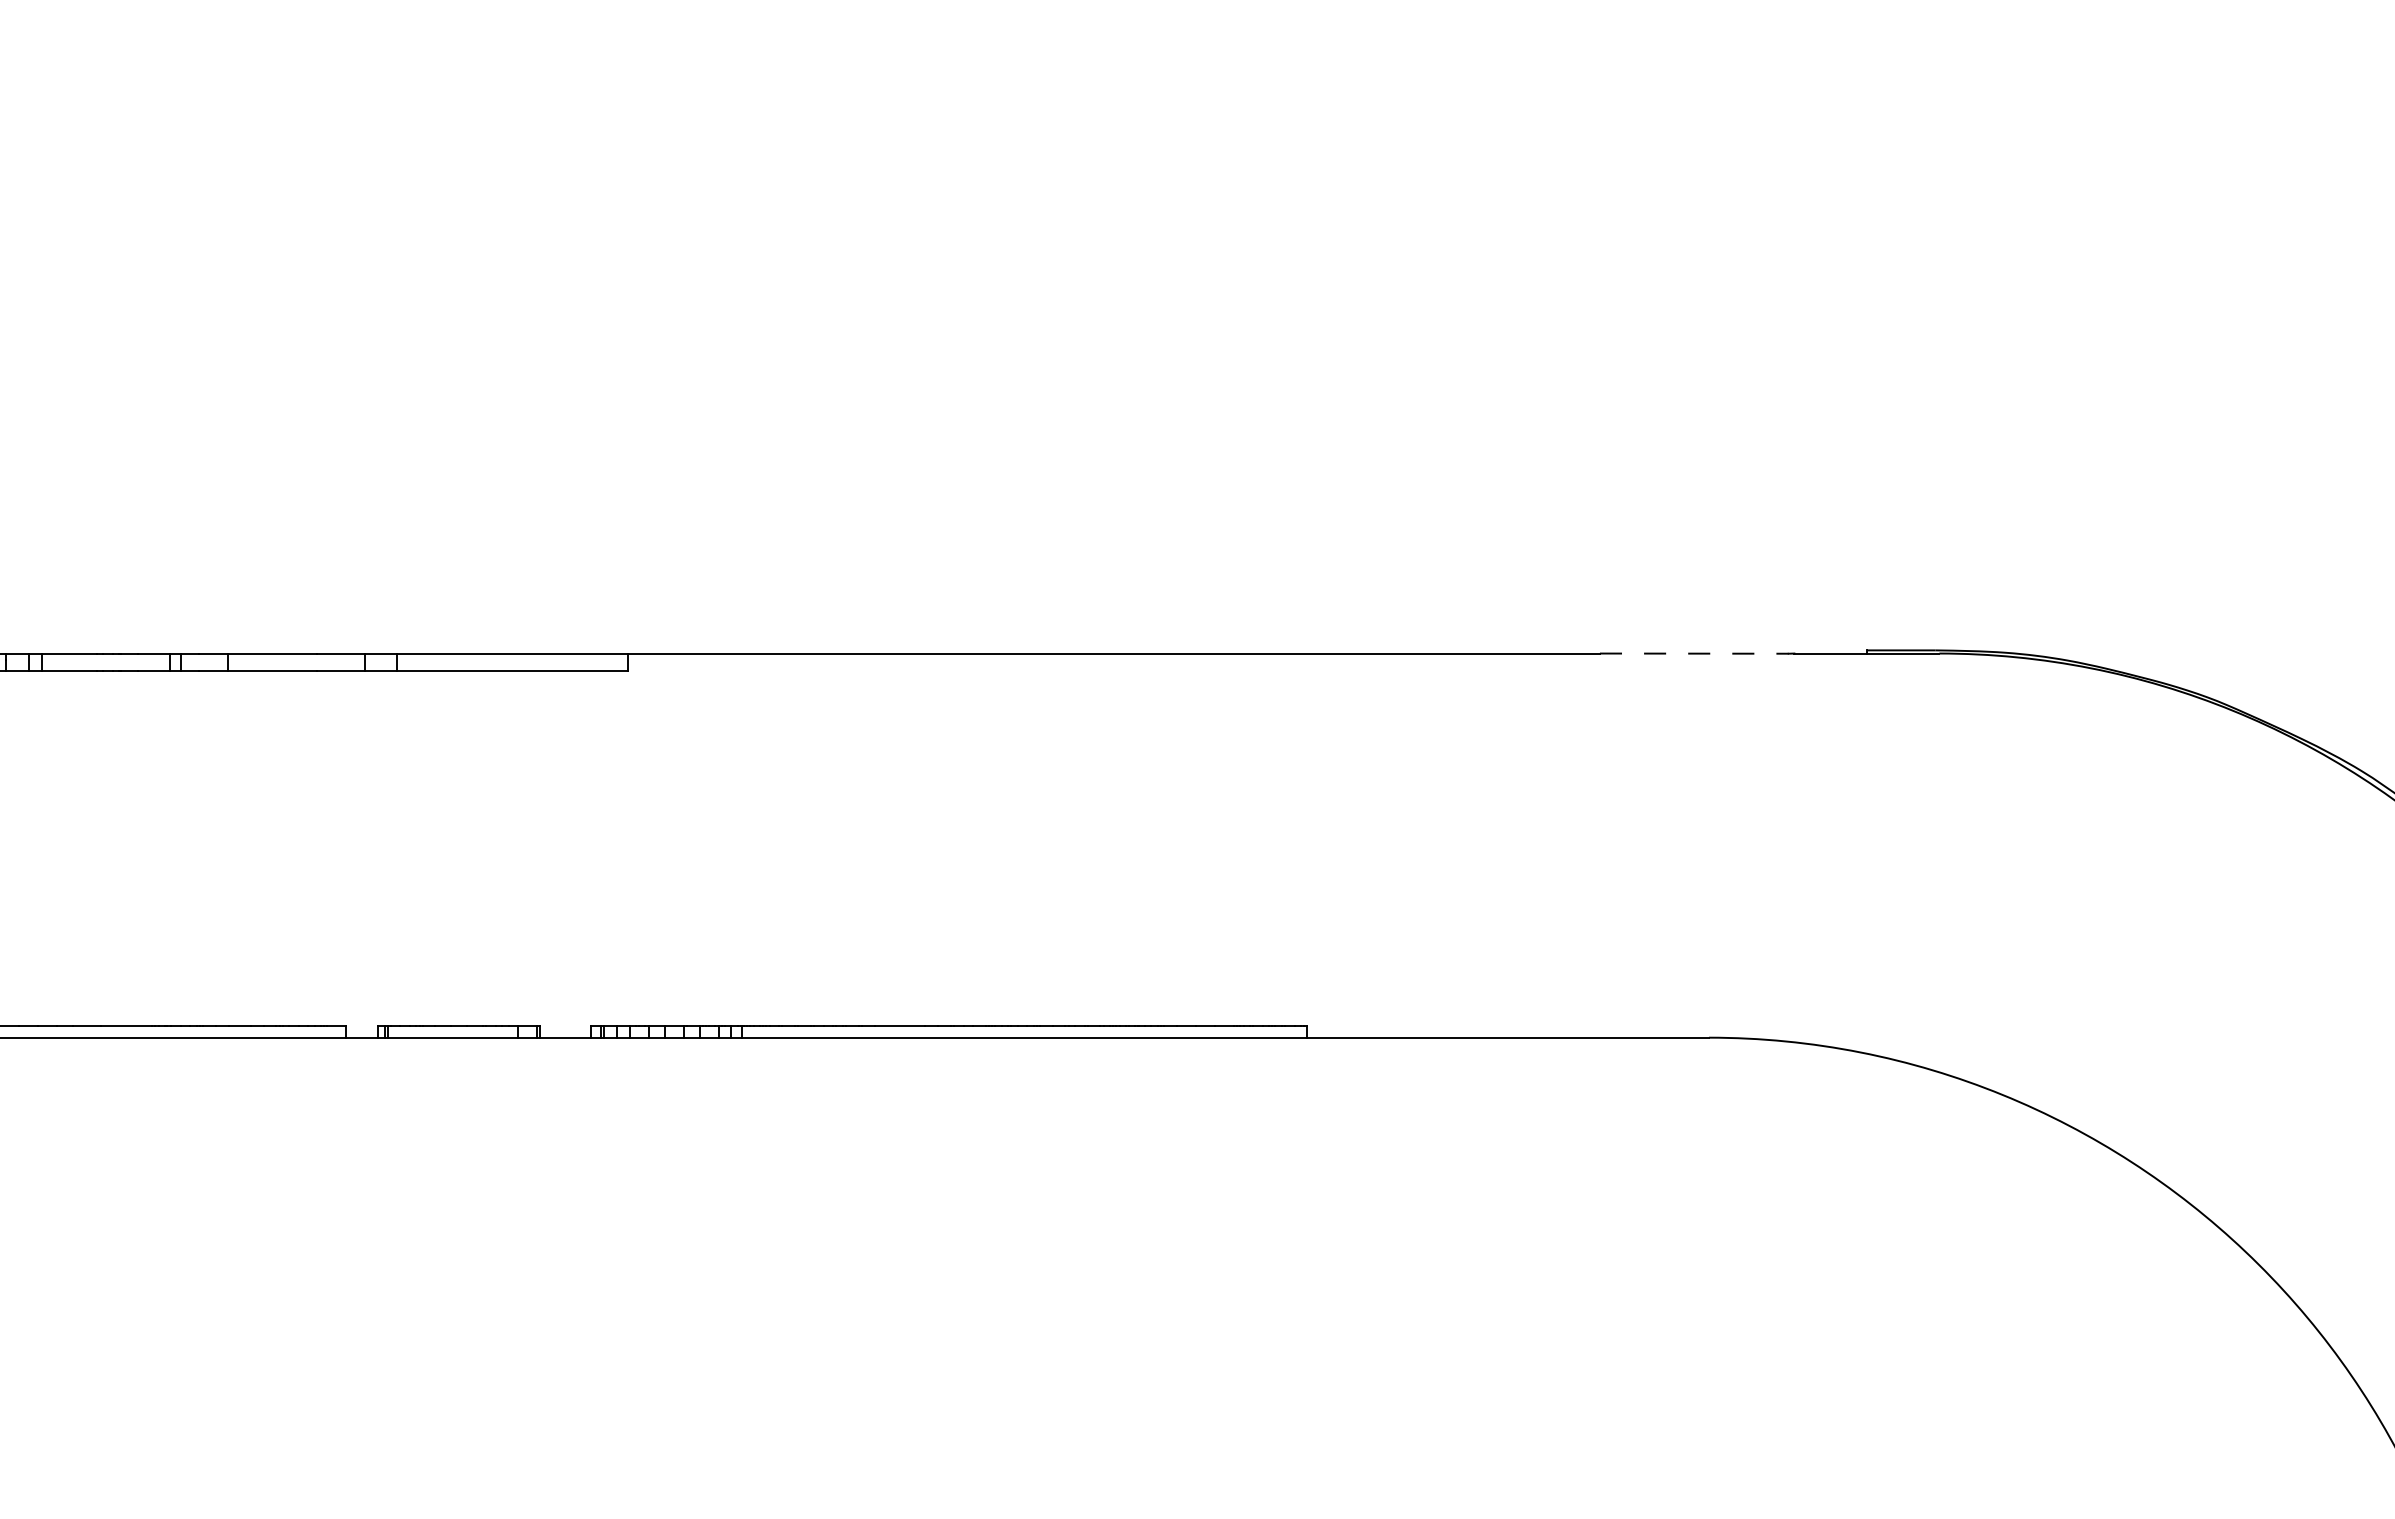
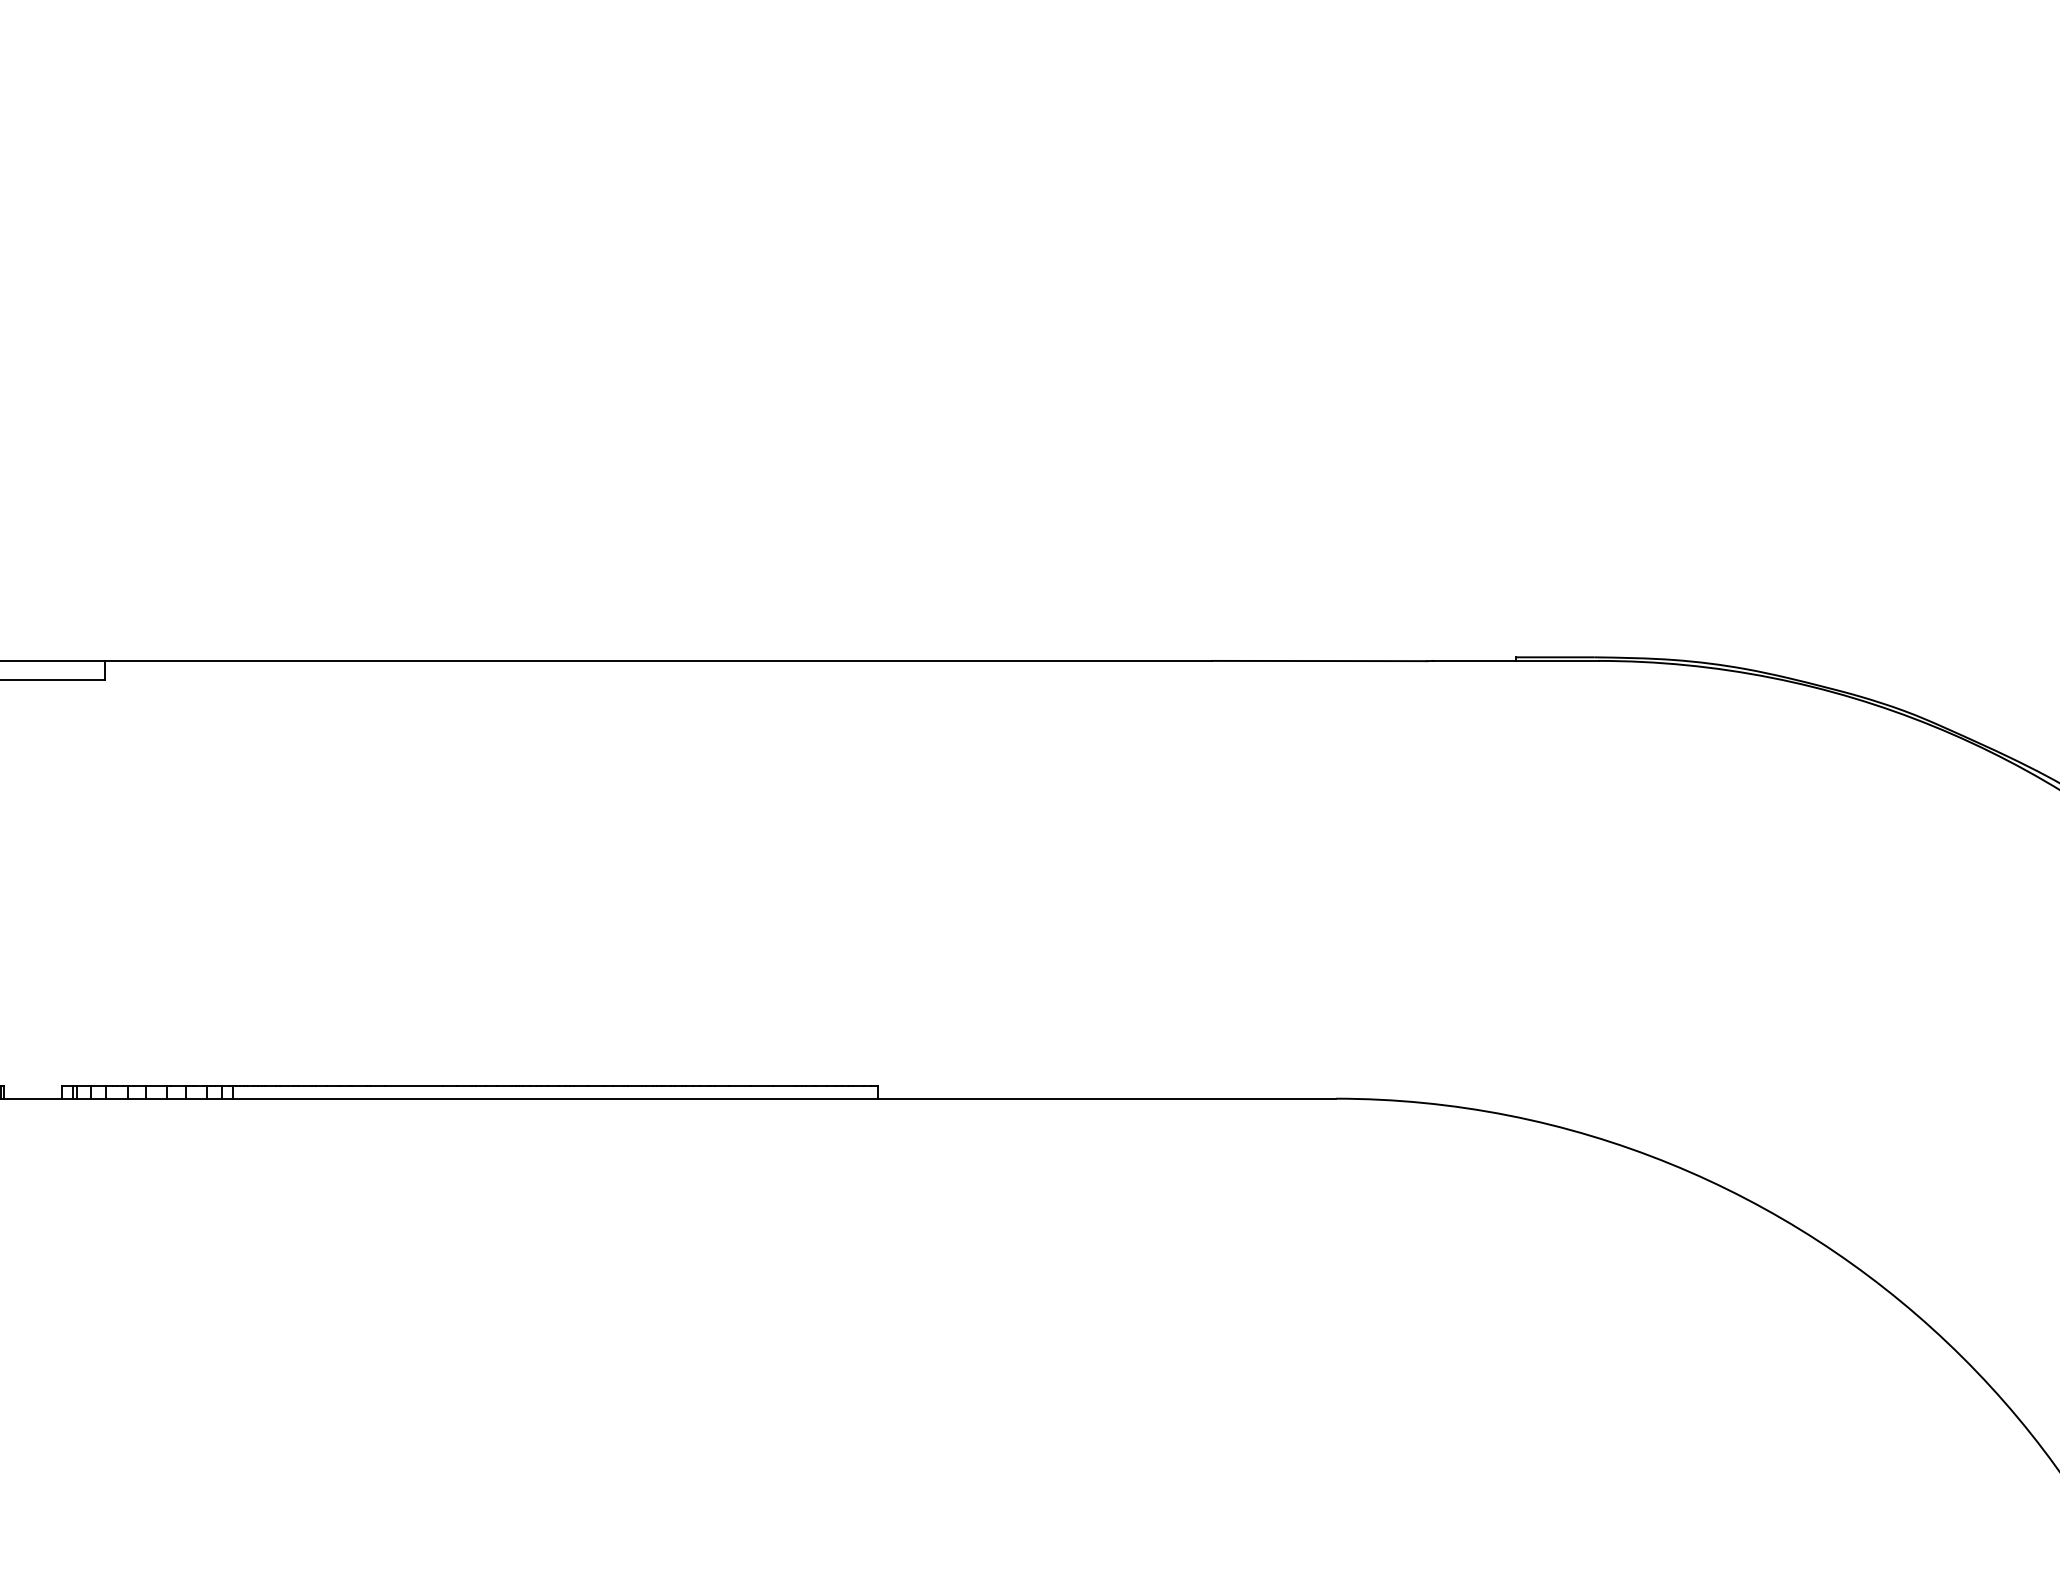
line: (1694, 653) -> (1319, 660), dashed -> solid

